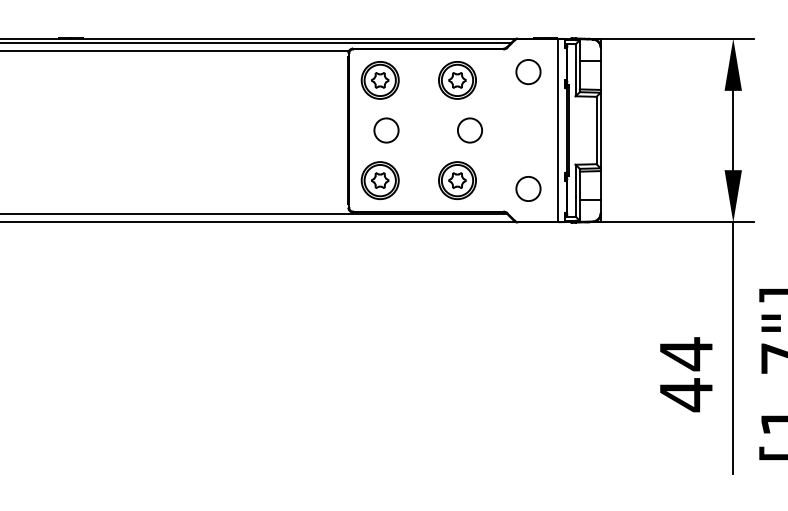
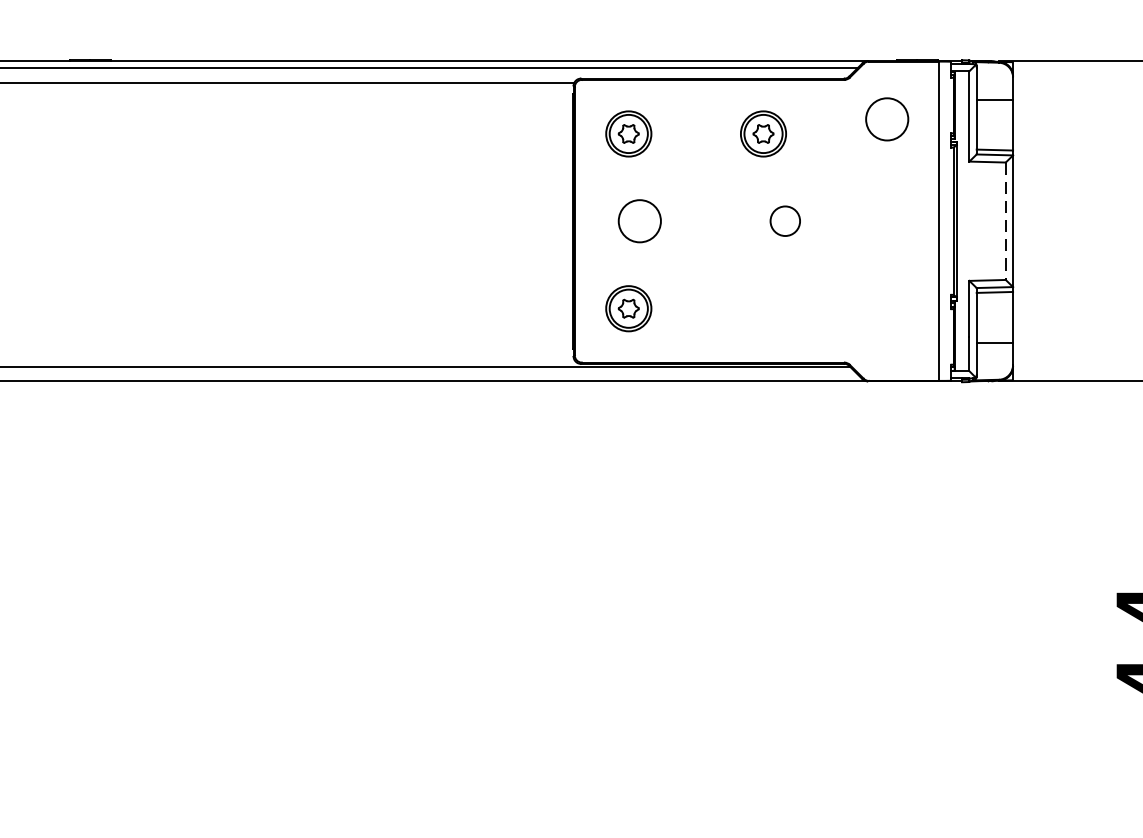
part: (379, 80) -> (627, 134), size x0.7
part: (457, 80) -> (763, 134), size x0.7
circle: (469, 130) -> (784, 221), size x0.7
line: (596, 130) -> (1005, 221), solid -> dashed
part: (379, 180) -> (627, 308), size x0.7
part: (457, 180) -> (763, 308), removed
circle: (528, 188) -> (887, 322), removed

